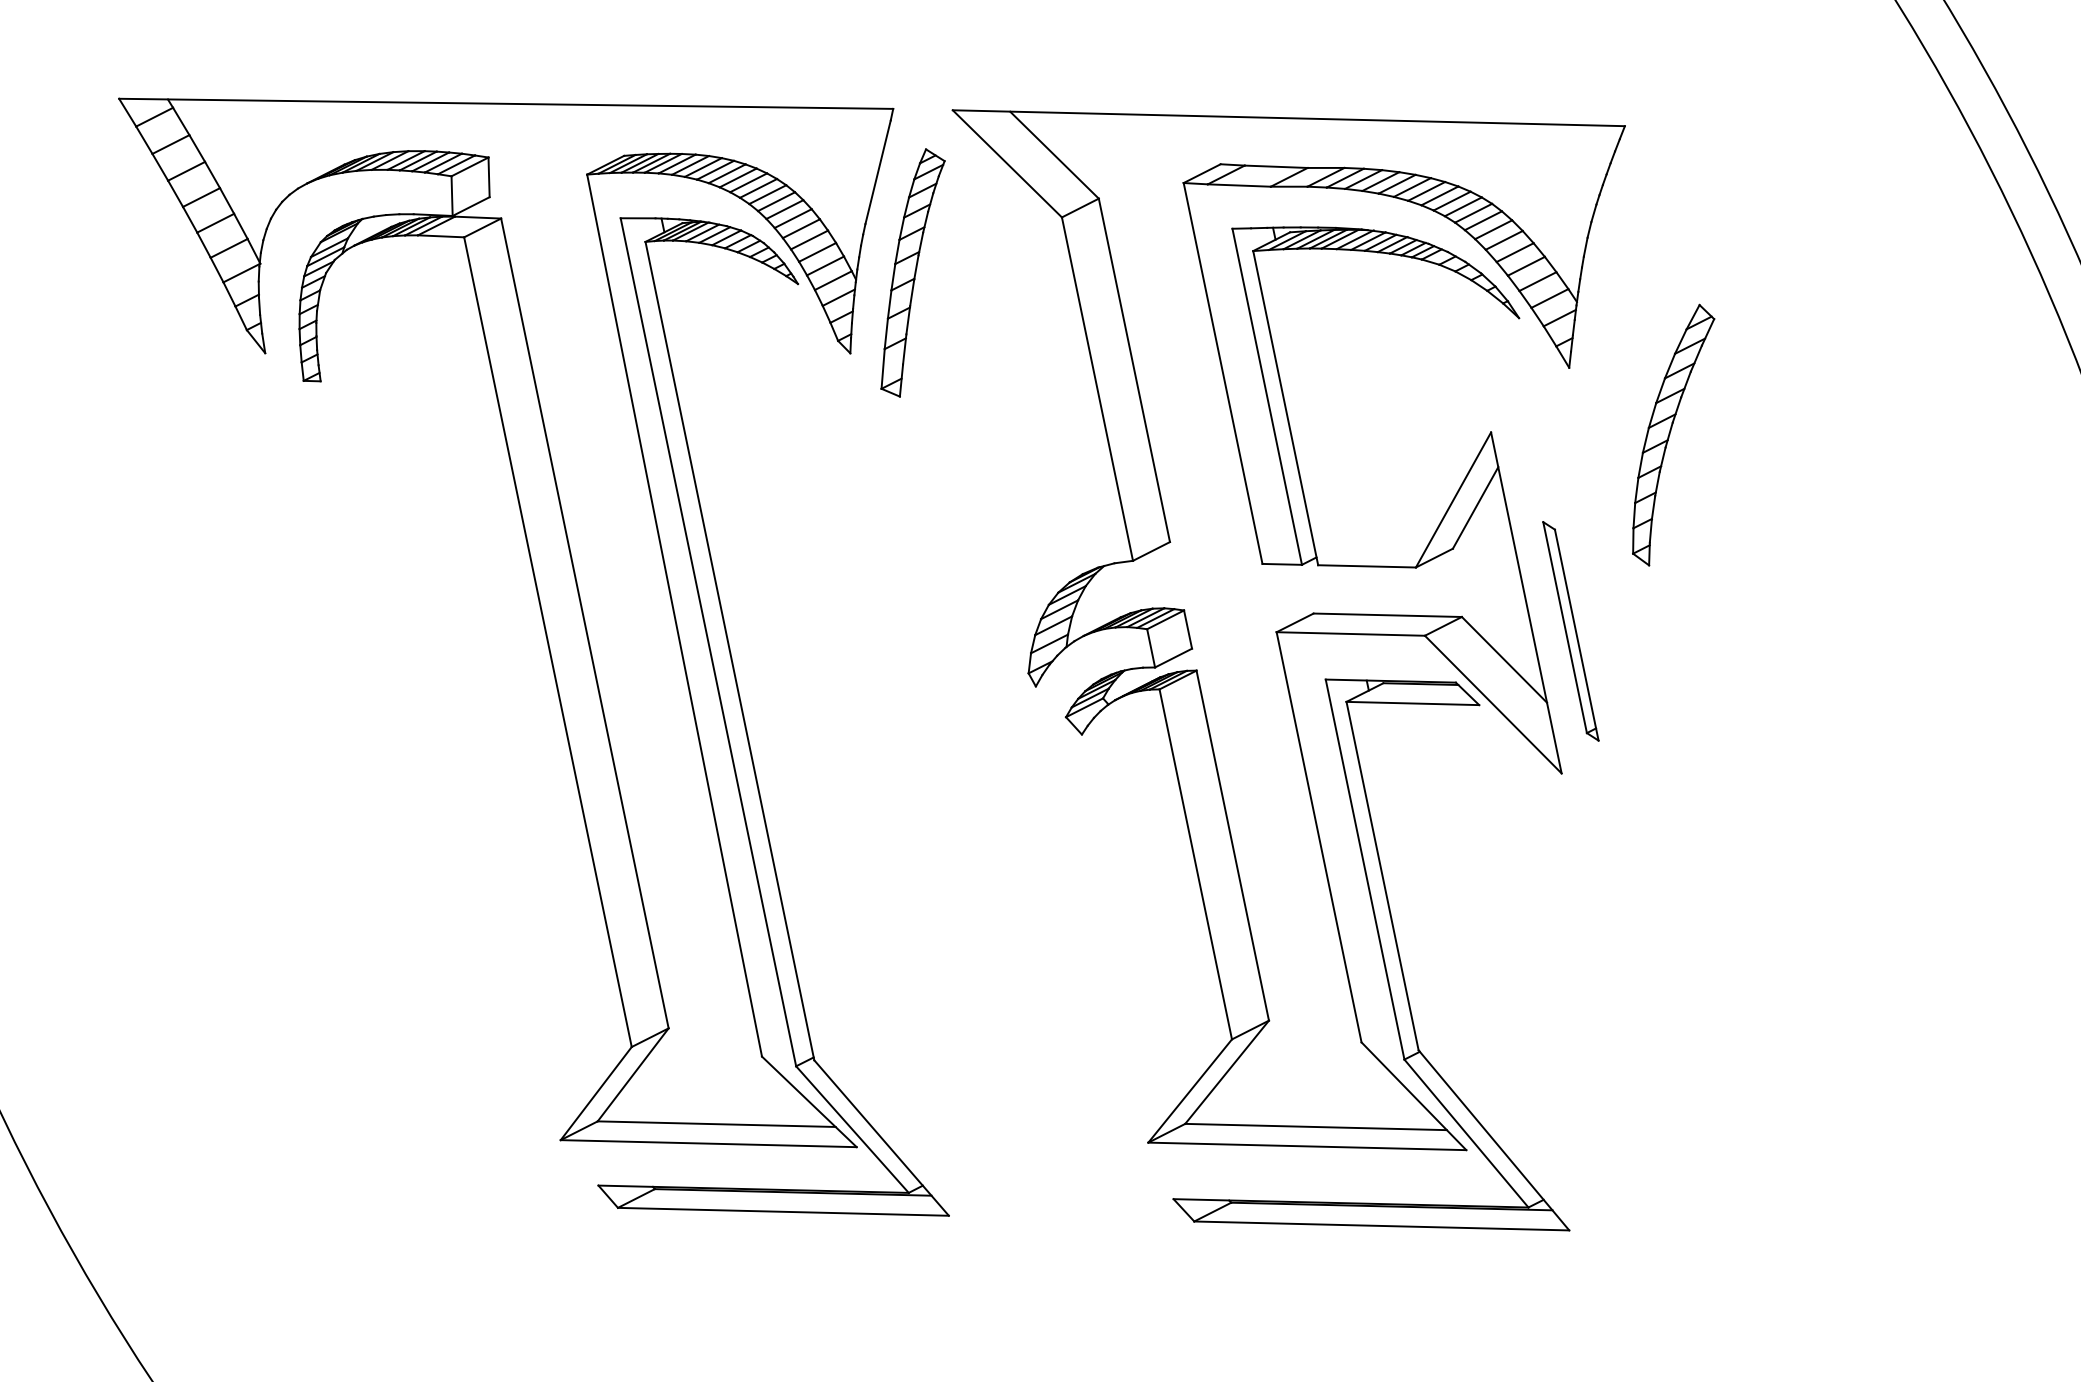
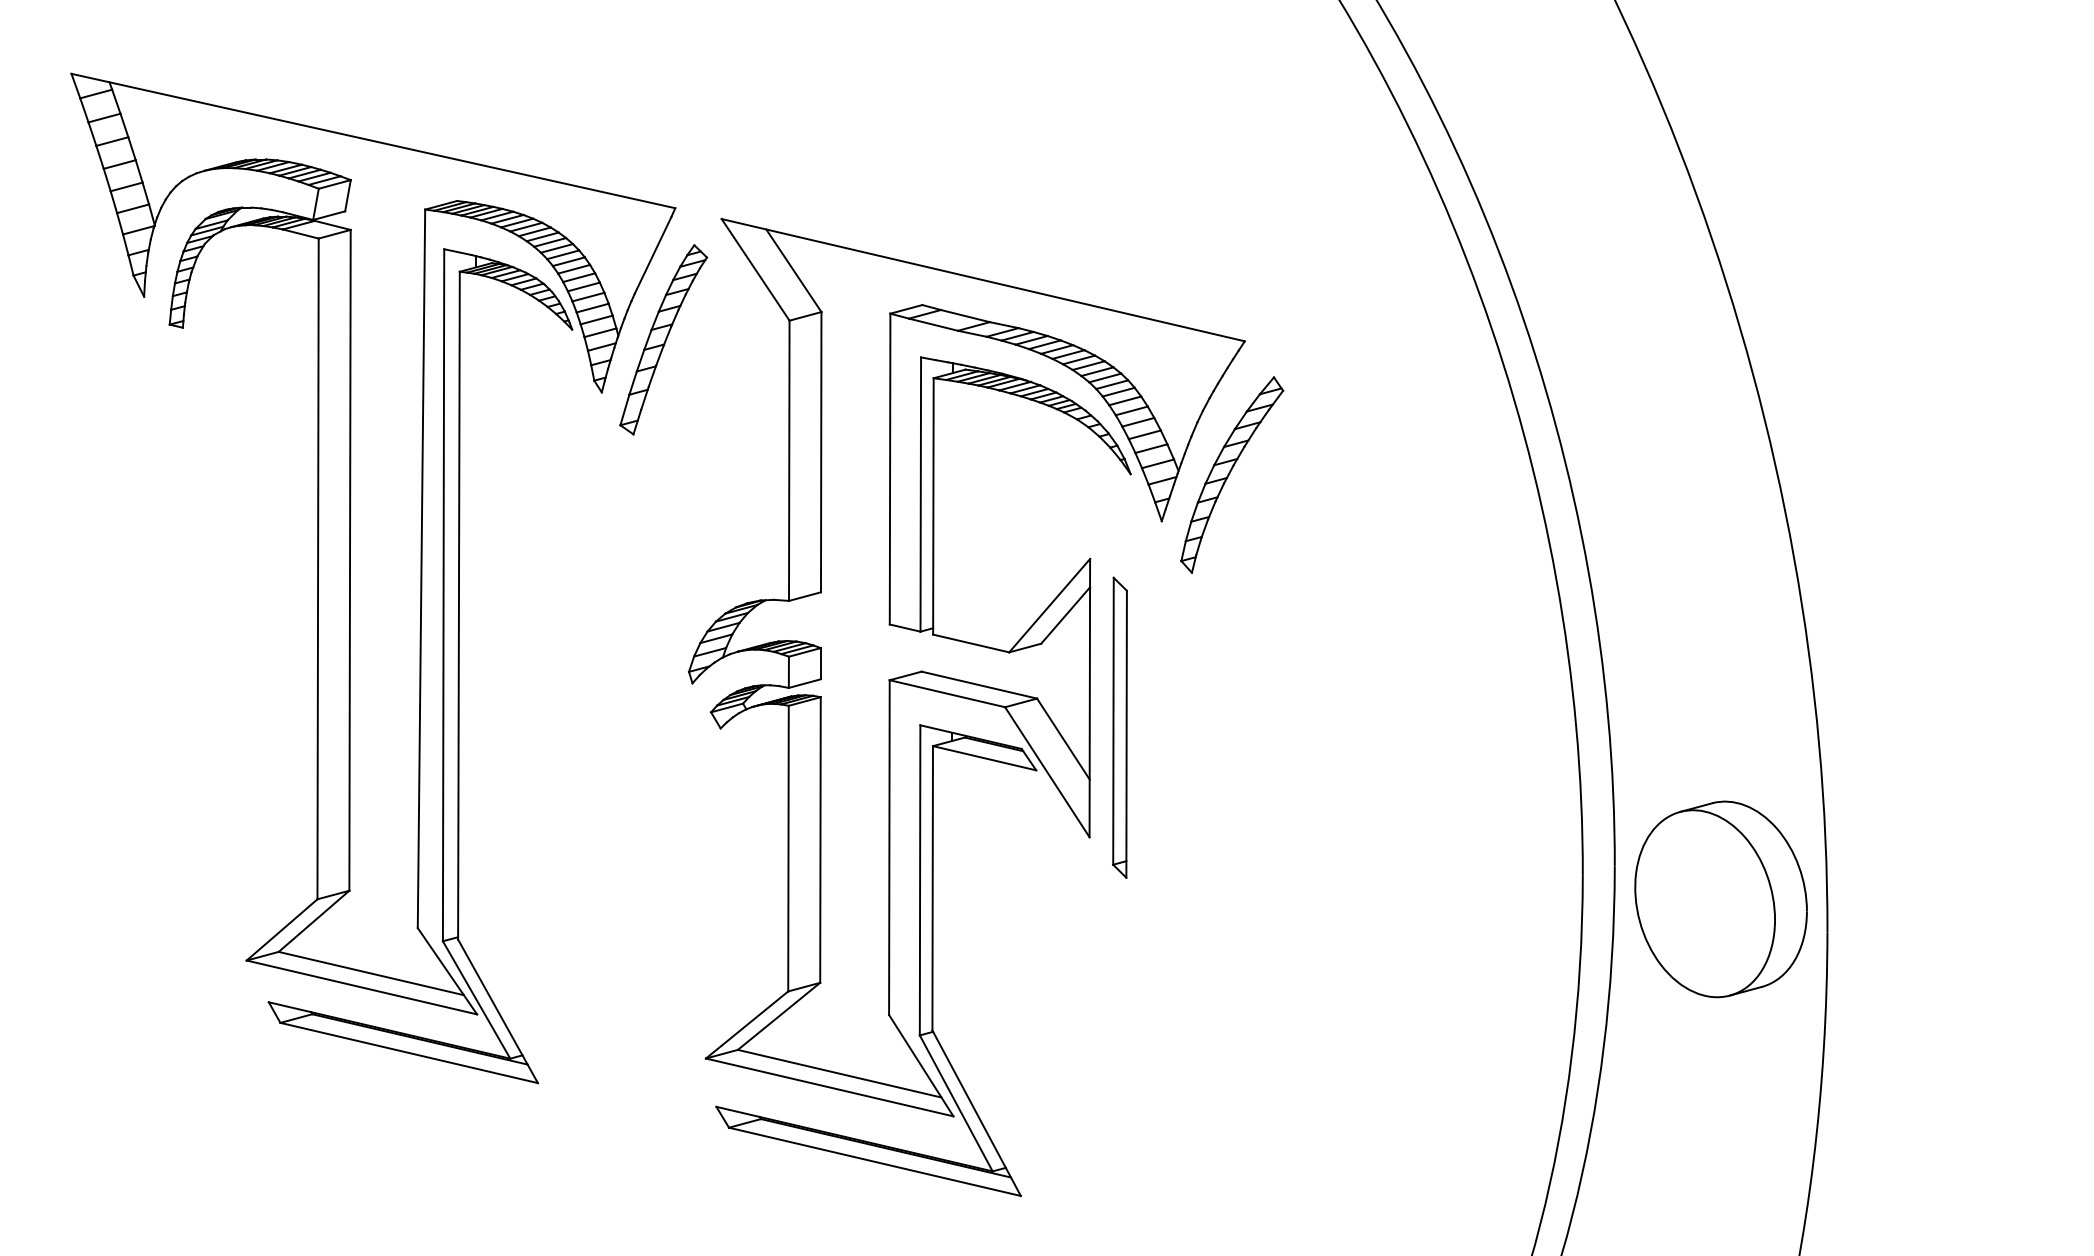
part: (1673, 434) -> (1232, 474), moved
part: (1570, 631) -> (1119, 727), size x1.67

